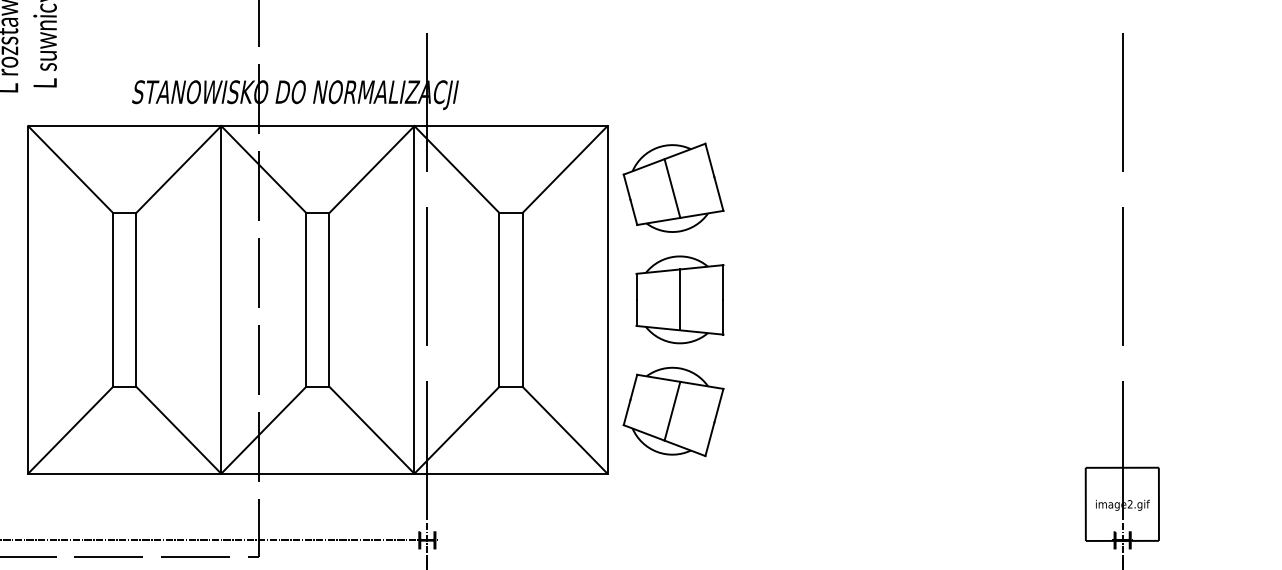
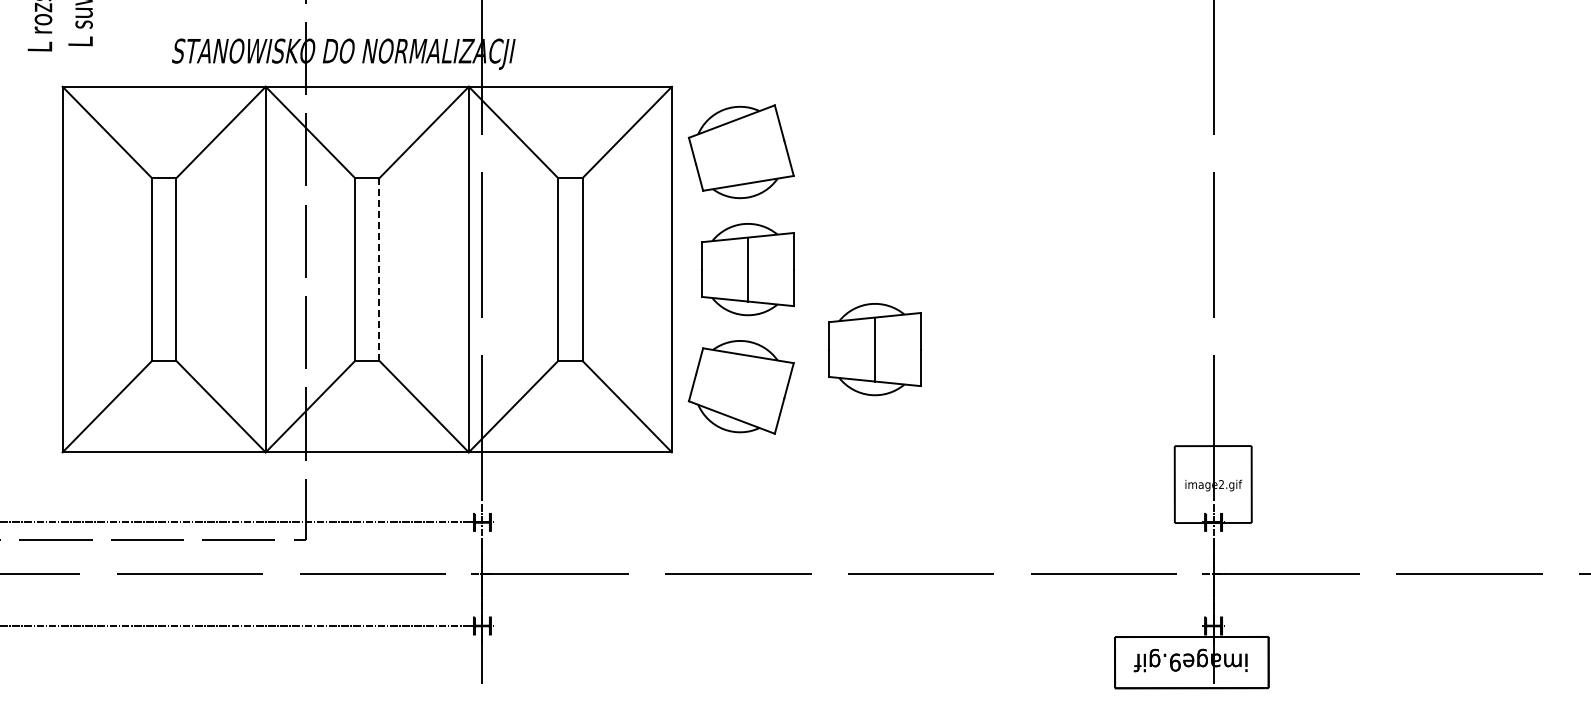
line: (671, 188) -> (739, 152), removed
line: (329, 300) -> (379, 270), solid -> dashed
part: (800, 375) -> (874, 349), added
line: (671, 411) -> (739, 386), removed

